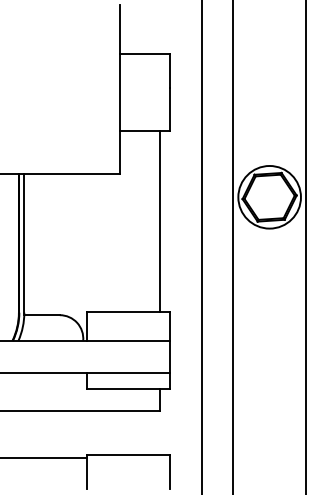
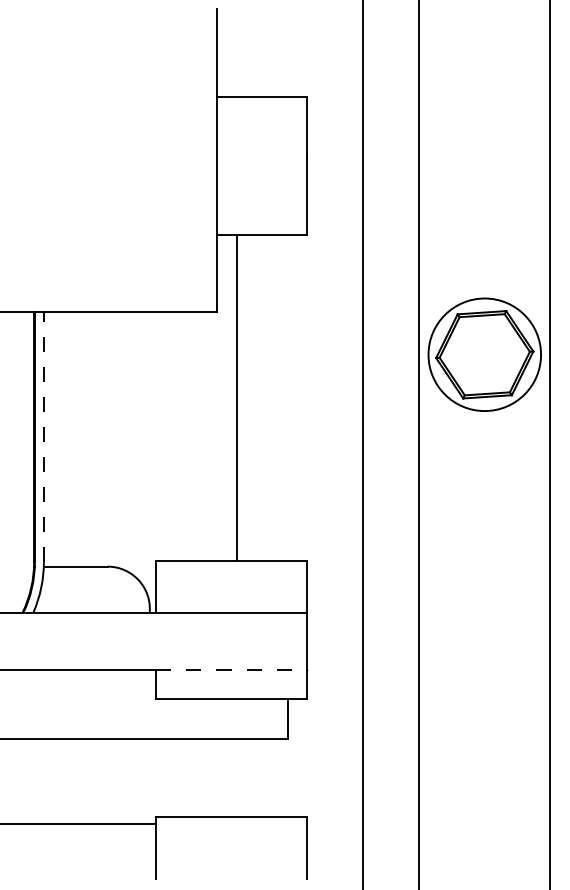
line: (160, 221) -> (238, 398), moved
line: (24, 242) -> (44, 436), solid -> dashed
line: (128, 372) -> (231, 669), solid -> dashed

